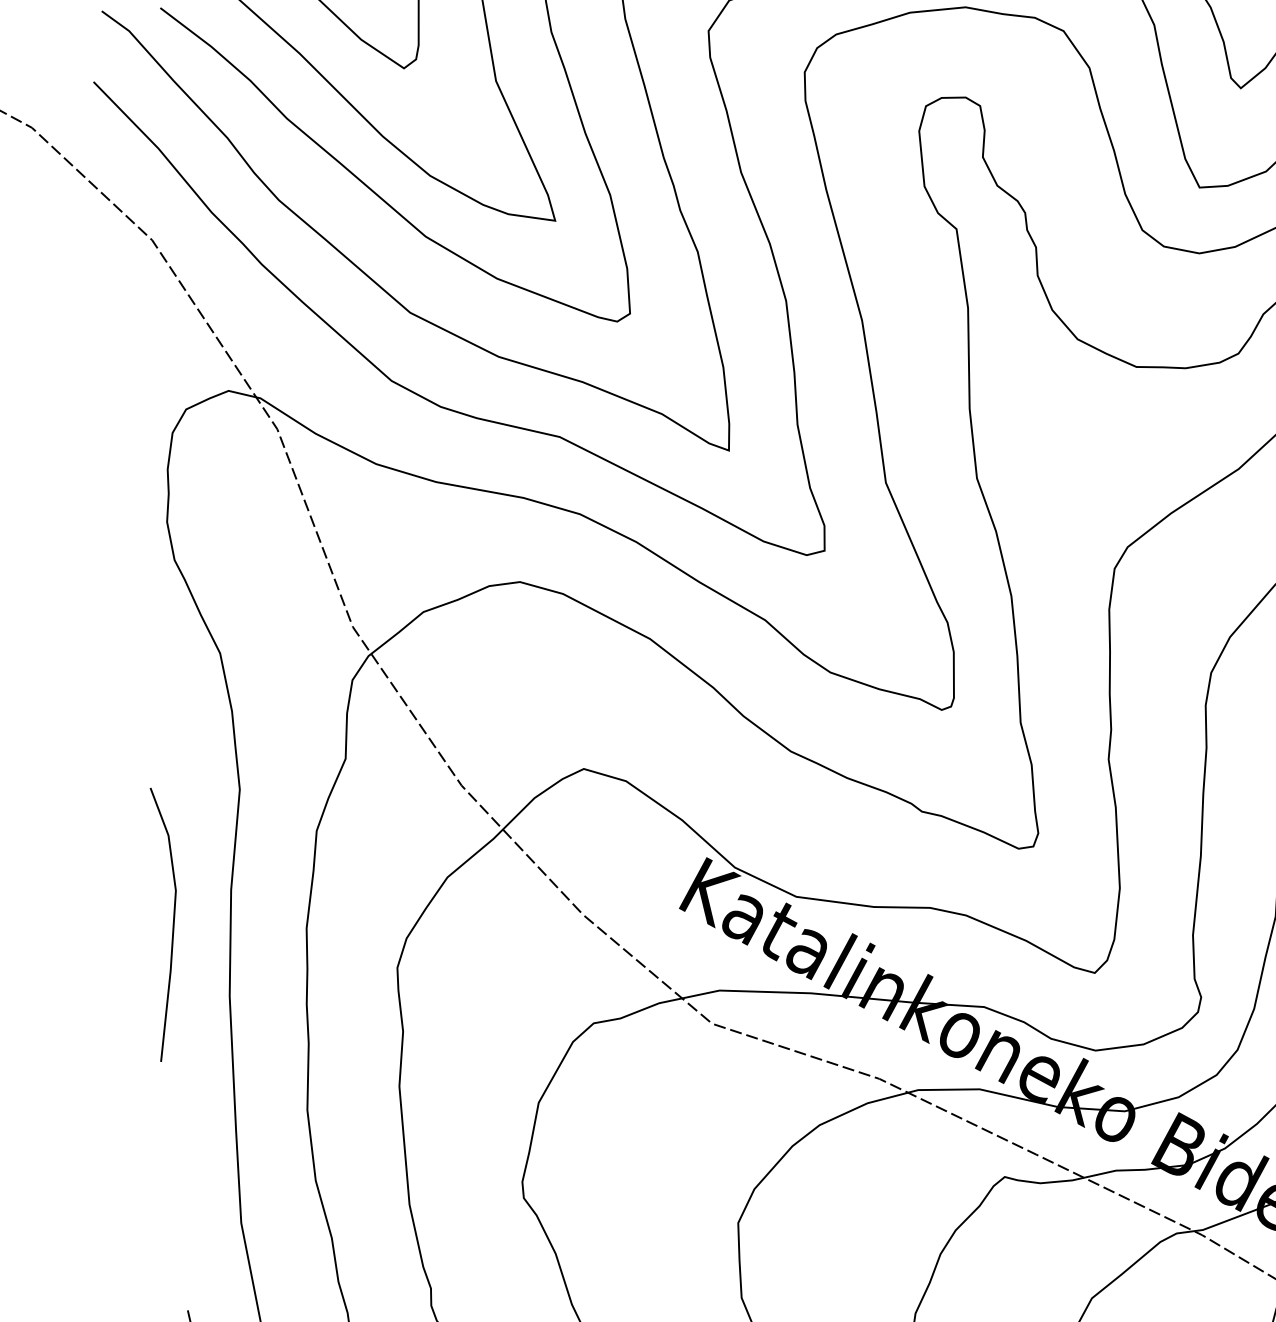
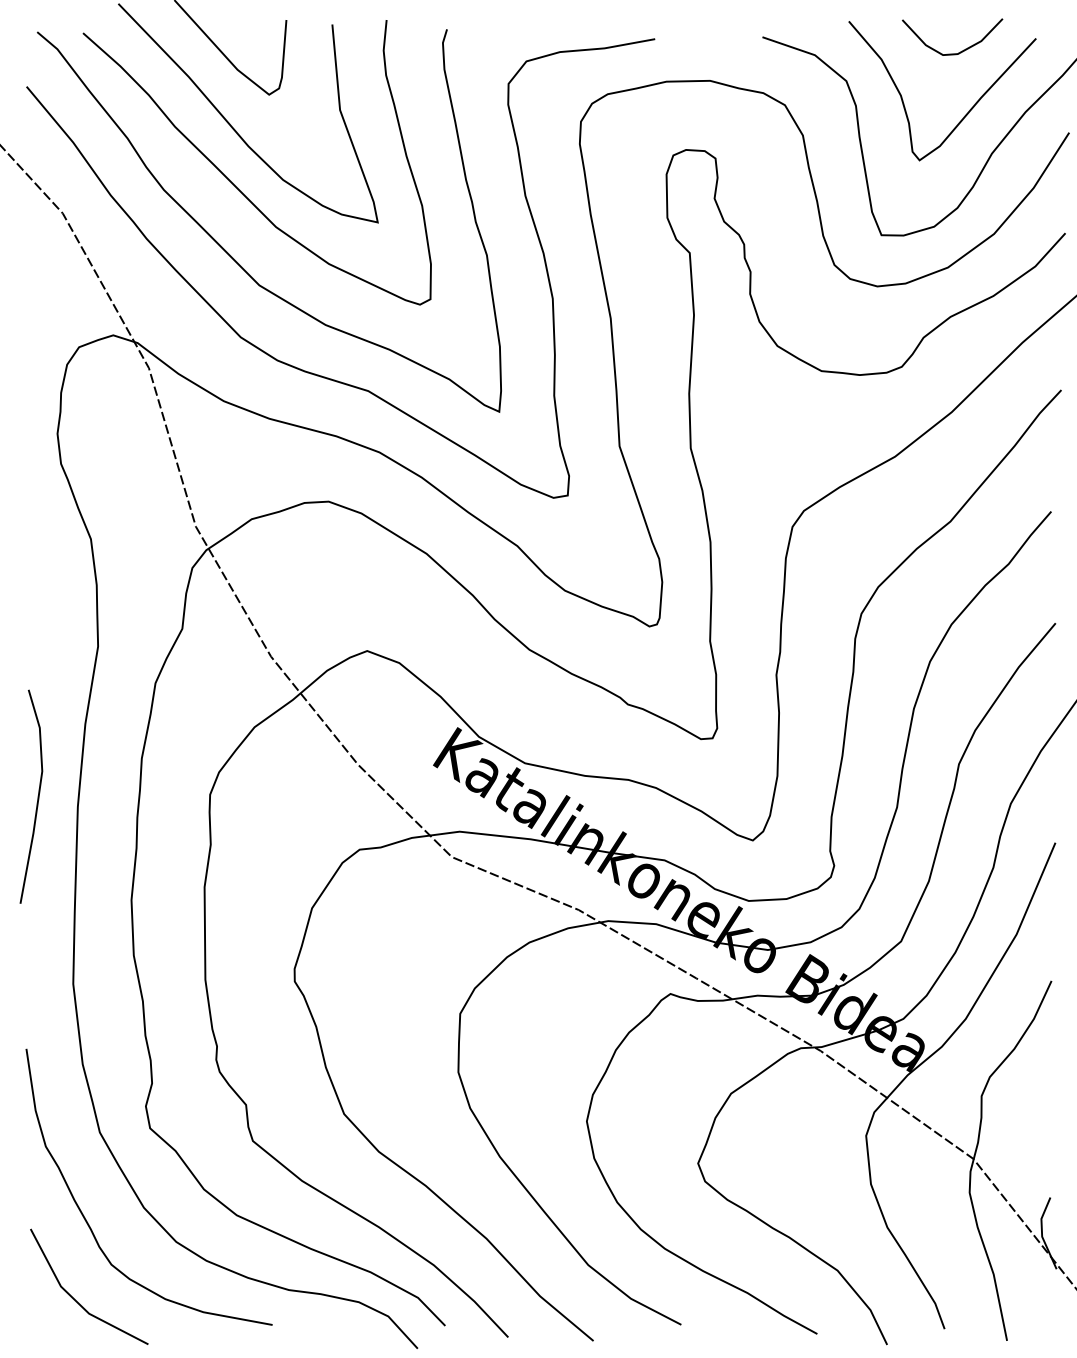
line: (172, 923) -> (37, 796), moved

